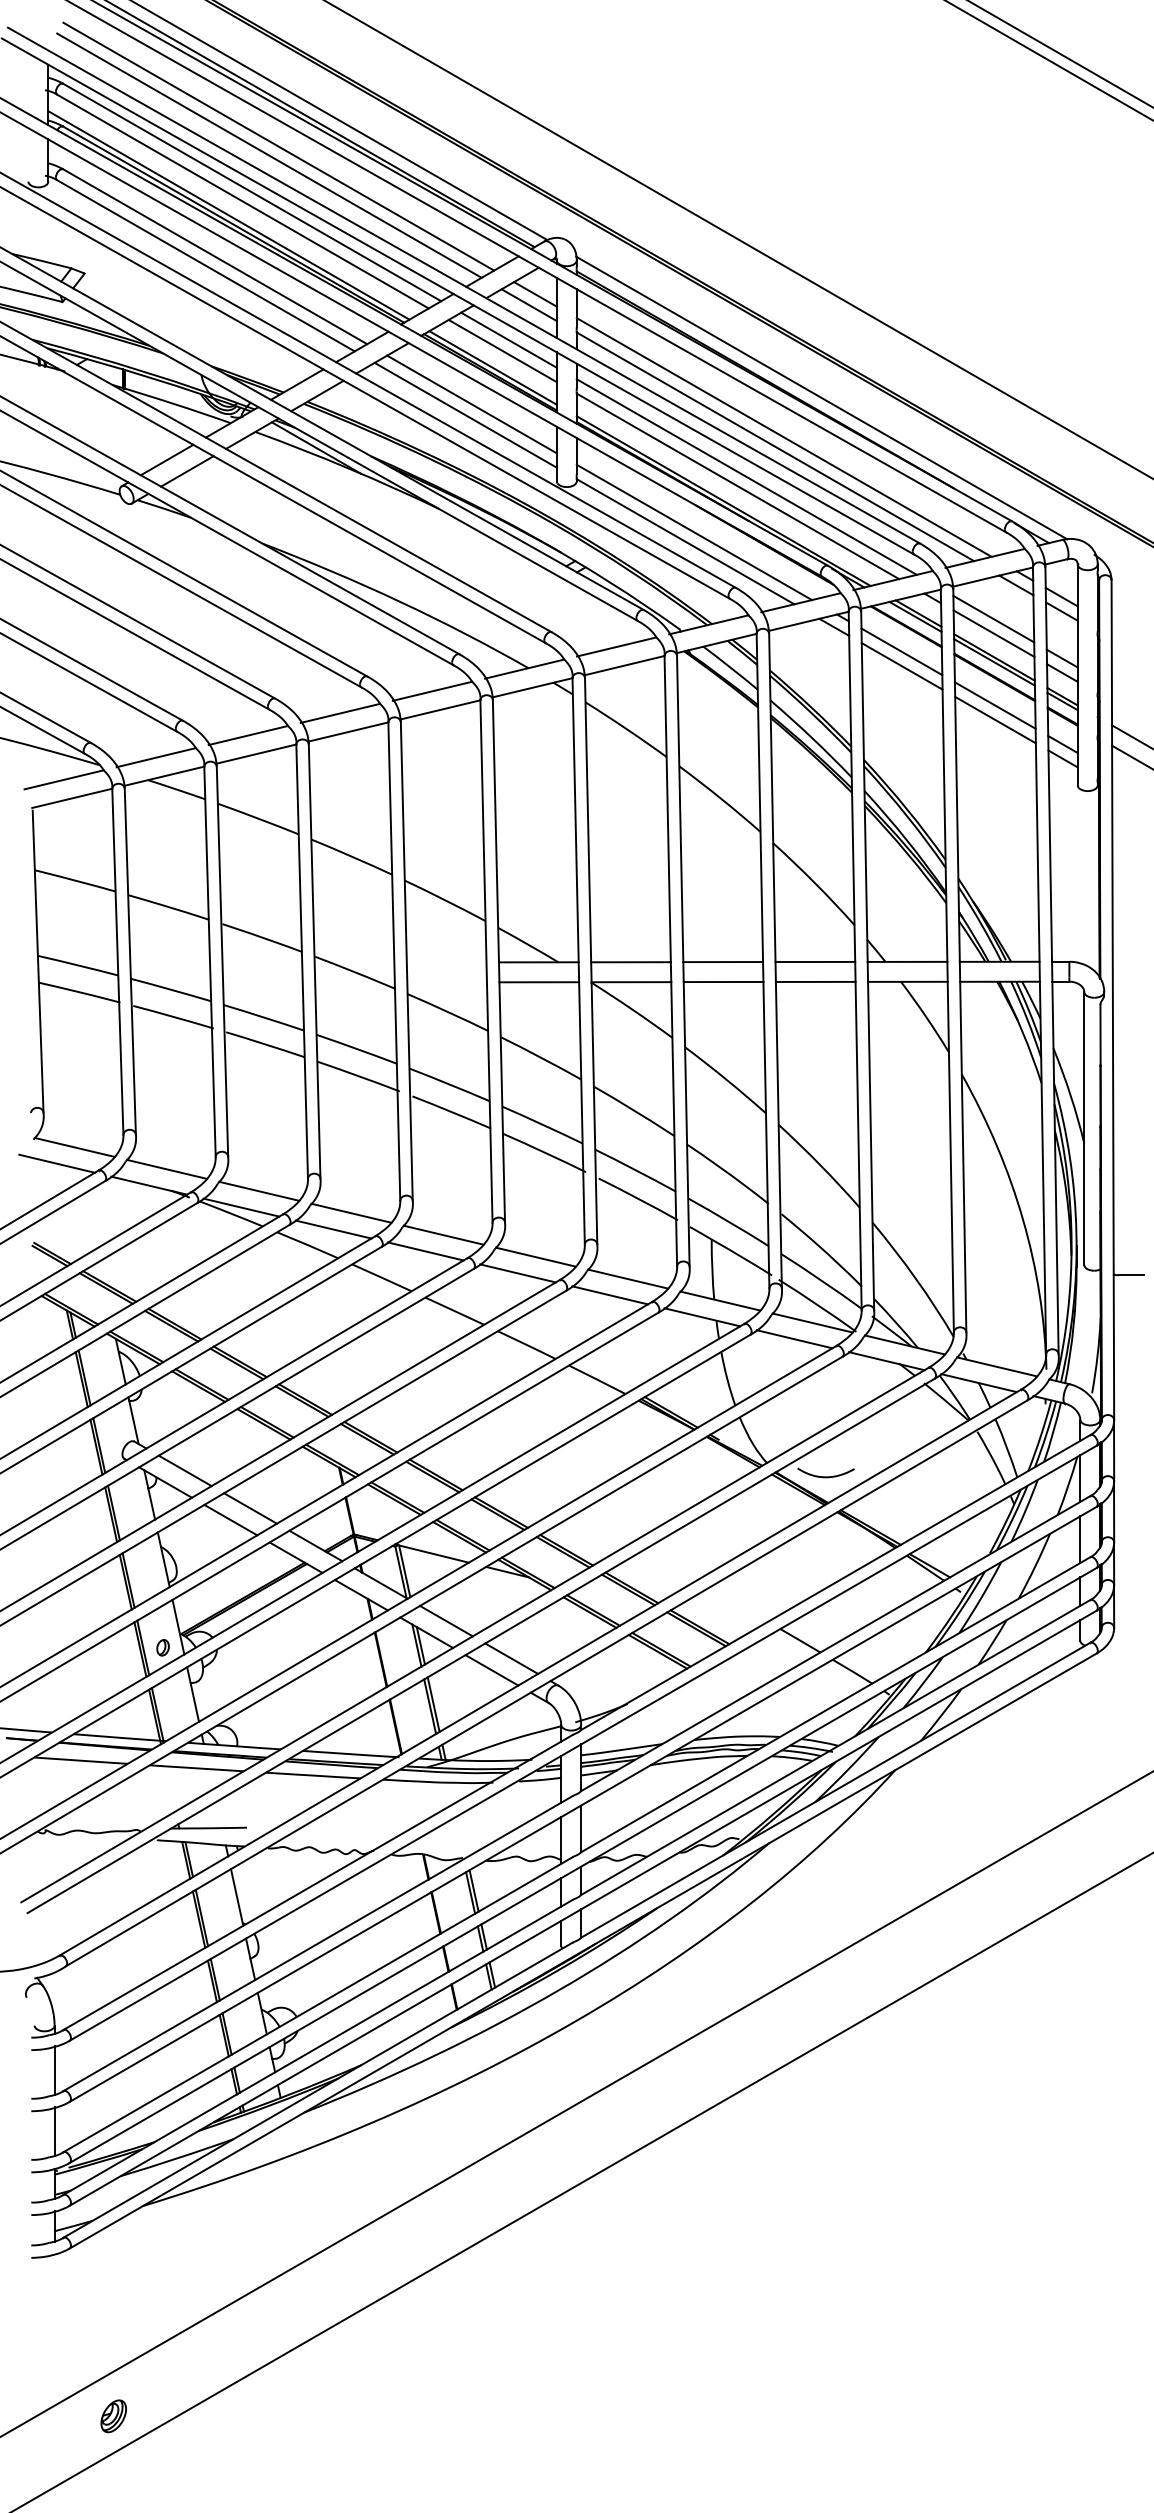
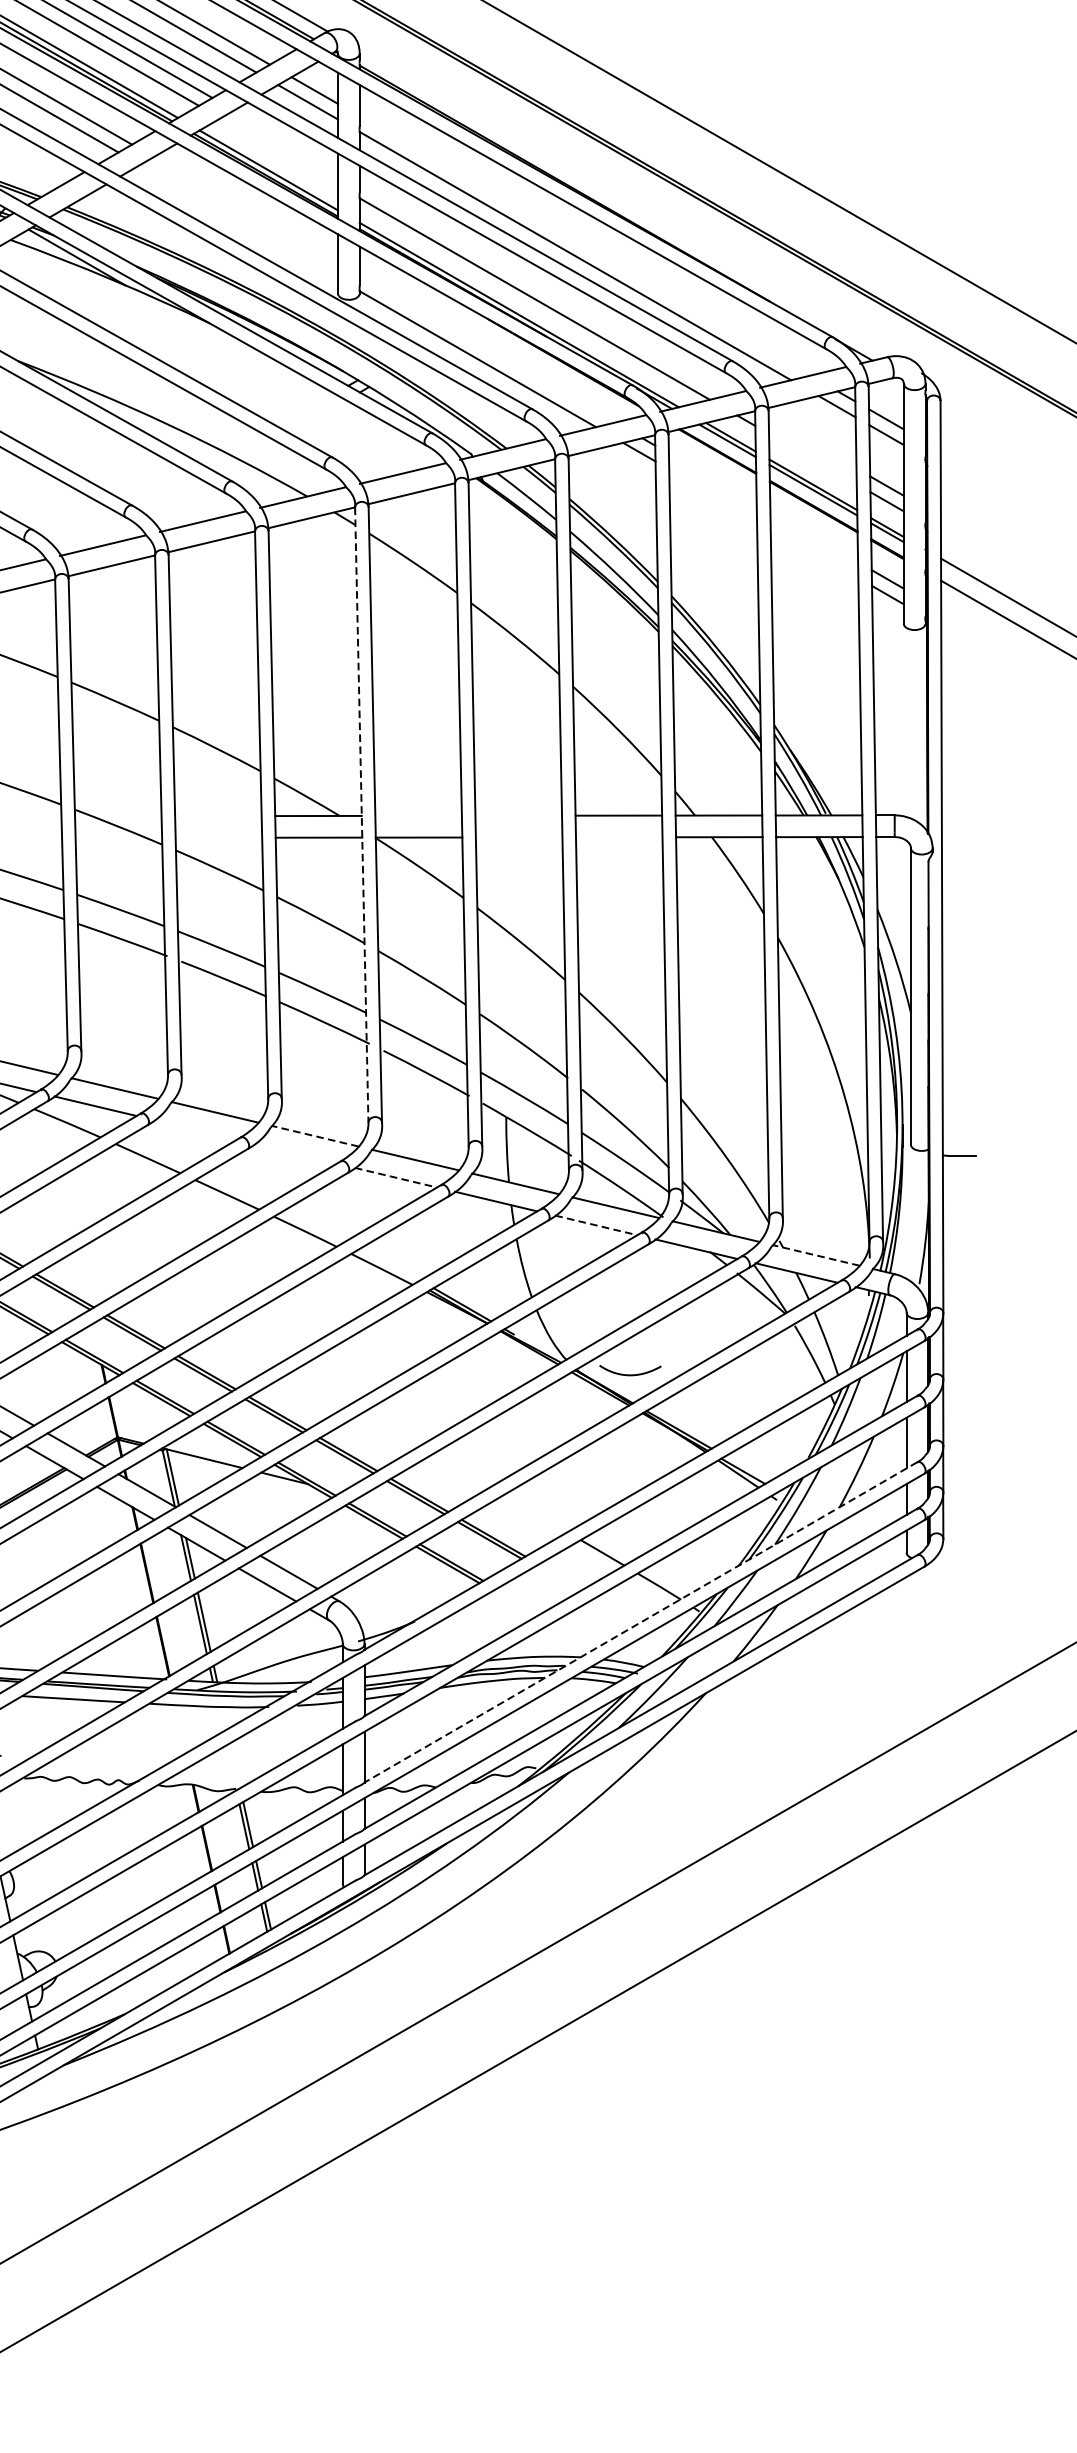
line: (508, 339) -> (285, 139), removed
line: (502, 350) -> (279, 151), removed
line: (821, 397) -> (625, 202), removed
line: (471, 404) -> (245, 210), removed
line: (465, 414) -> (238, 221), removed
line: (783, 437) -> (584, 245), removed
line: (746, 476) -> (544, 288), removed
line: (693, 532) -> (486, 349), removed
line: (993, 618) -> (812, 442), removed
line: (993, 633) -> (812, 458), removed
line: (901, 651) -> (712, 478), removed
line: (901, 666) -> (712, 494), removed
line: (994, 705) -> (813, 537), removed
line: (995, 719) -> (814, 552), removed
line: (578, 962) -> (361, 816), solid -> dashed
line: (630, 962) -> (418, 816), removed
line: (723, 962) -> (519, 816), removed
line: (723, 981) -> (519, 836), removed
line: (815, 981) -> (618, 836), removed
line: (425, 1251) -> (195, 1130), removed
line: (535, 1257) -> (314, 1136), solid -> dashed
line: (517, 1273) -> (295, 1153), removed
line: (610, 1295) -> (396, 1177), solid -> dashed
line: (794, 1339) -> (596, 1225), solid -> dashed
line: (996, 1366) -> (815, 1254), solid -> dashed
line: (835, 1705) -> (640, 1623), solid -> dashed

